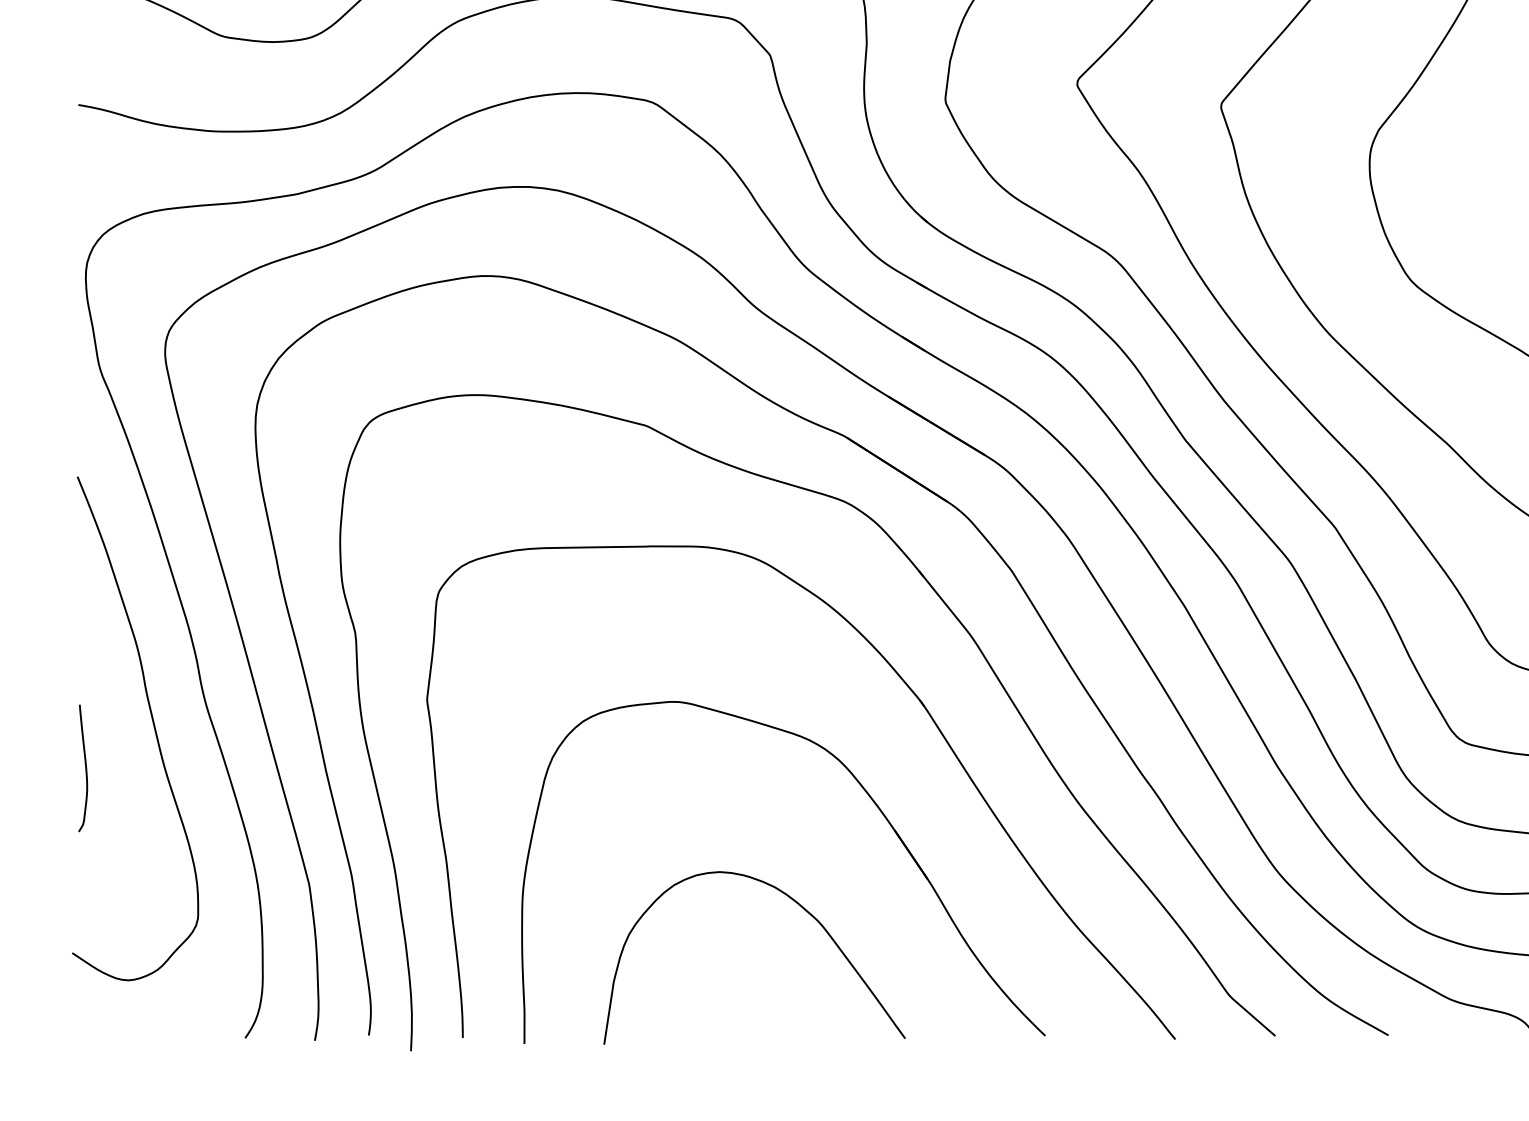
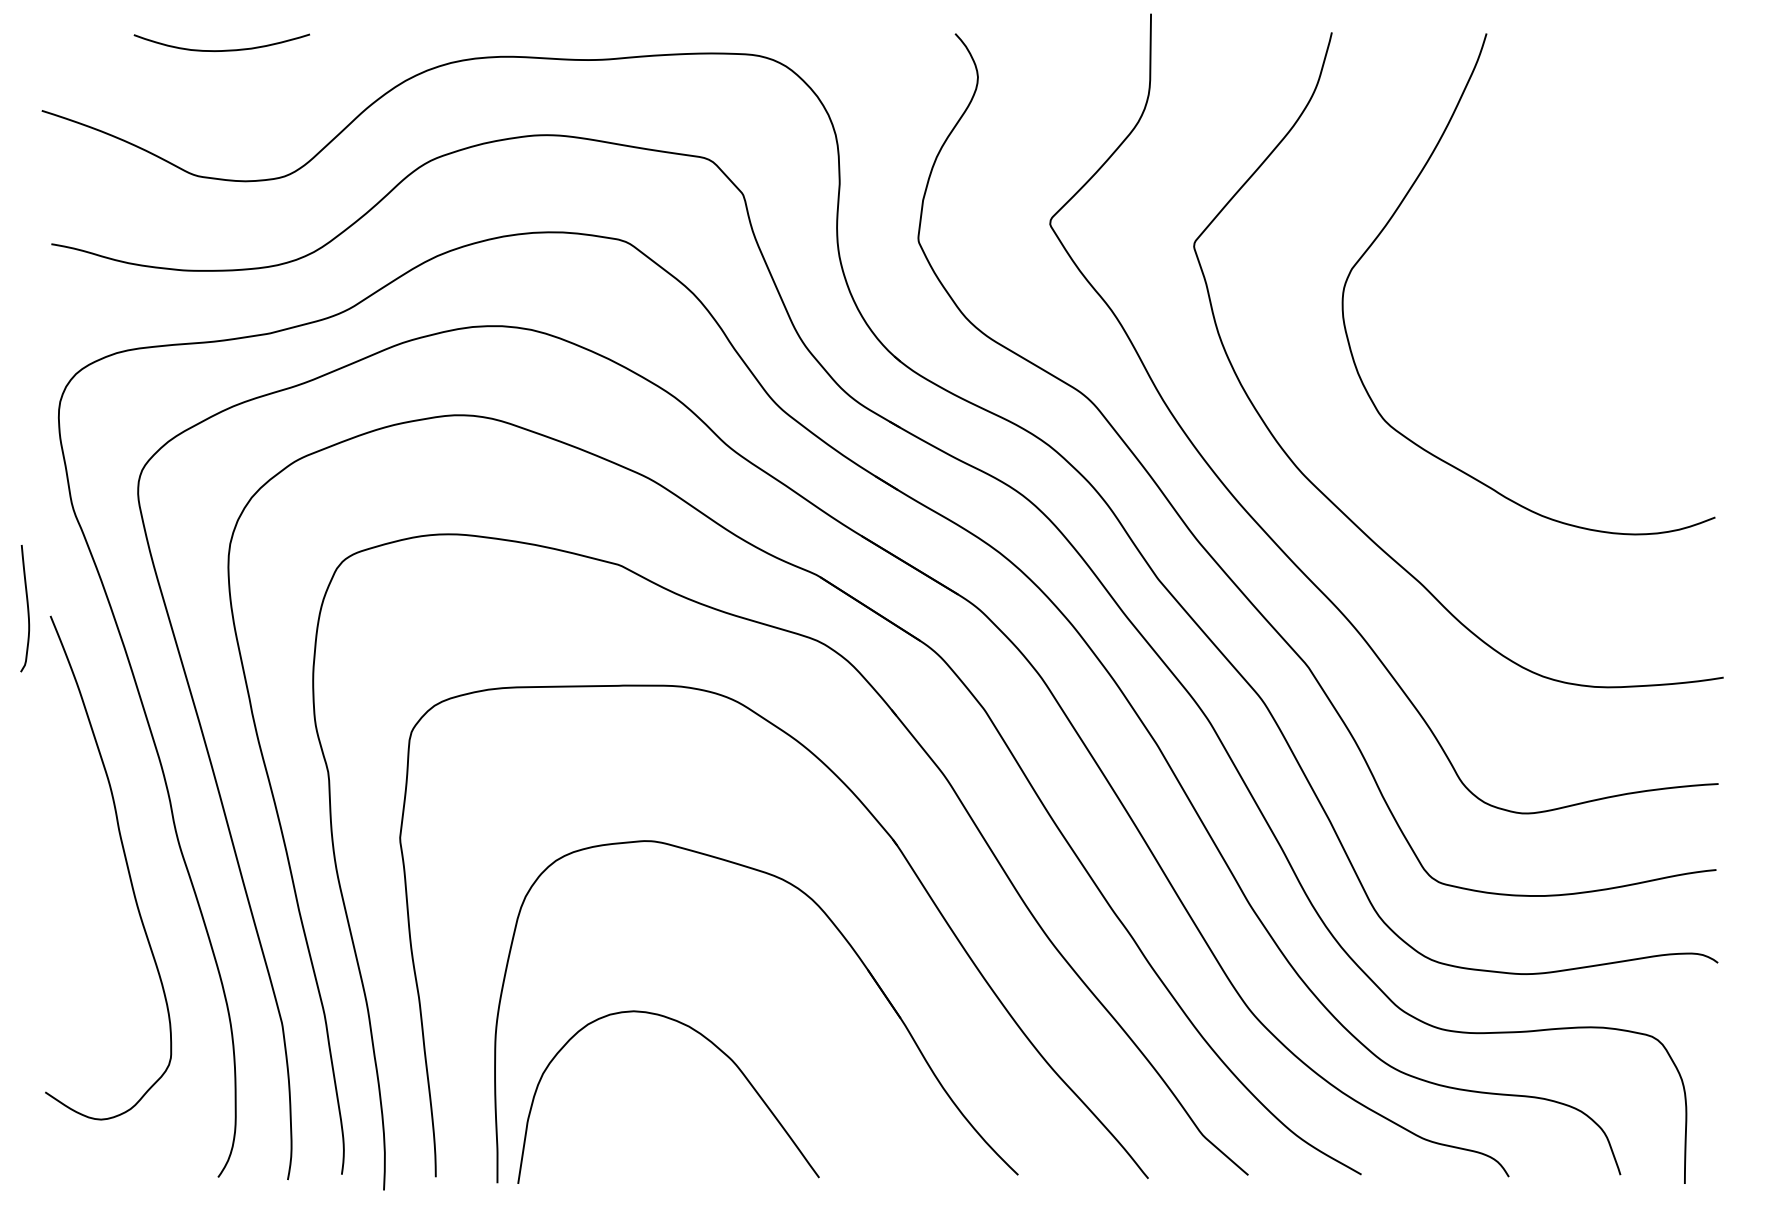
curve: (85, 768) -> (27, 608), moved
curve: (800, 907) -> (714, 1046), moved

